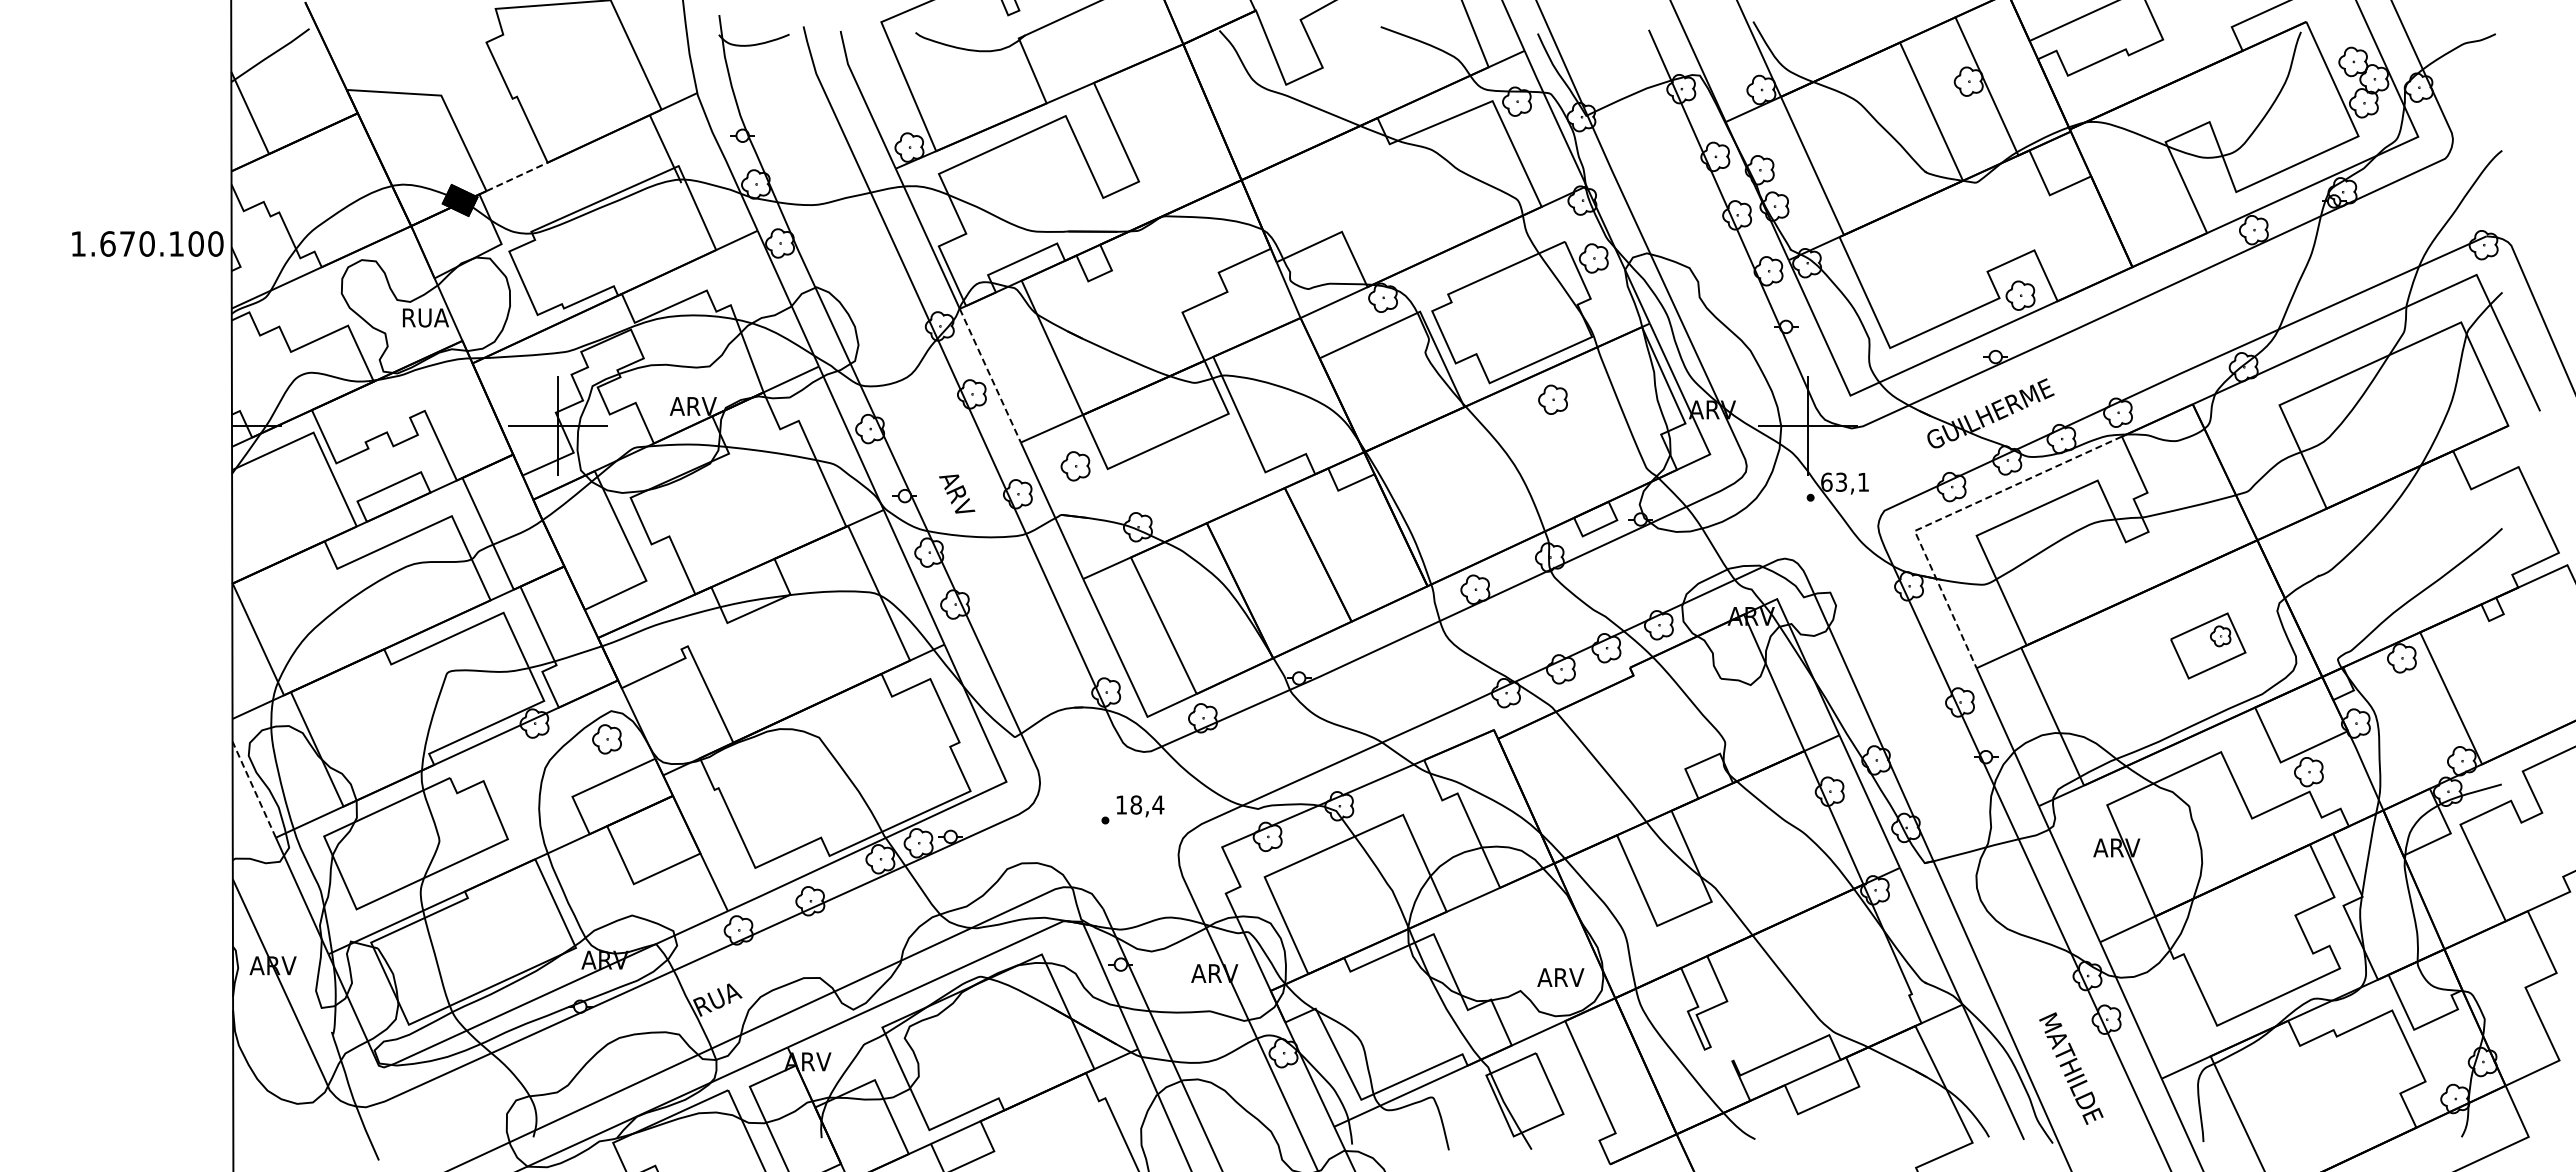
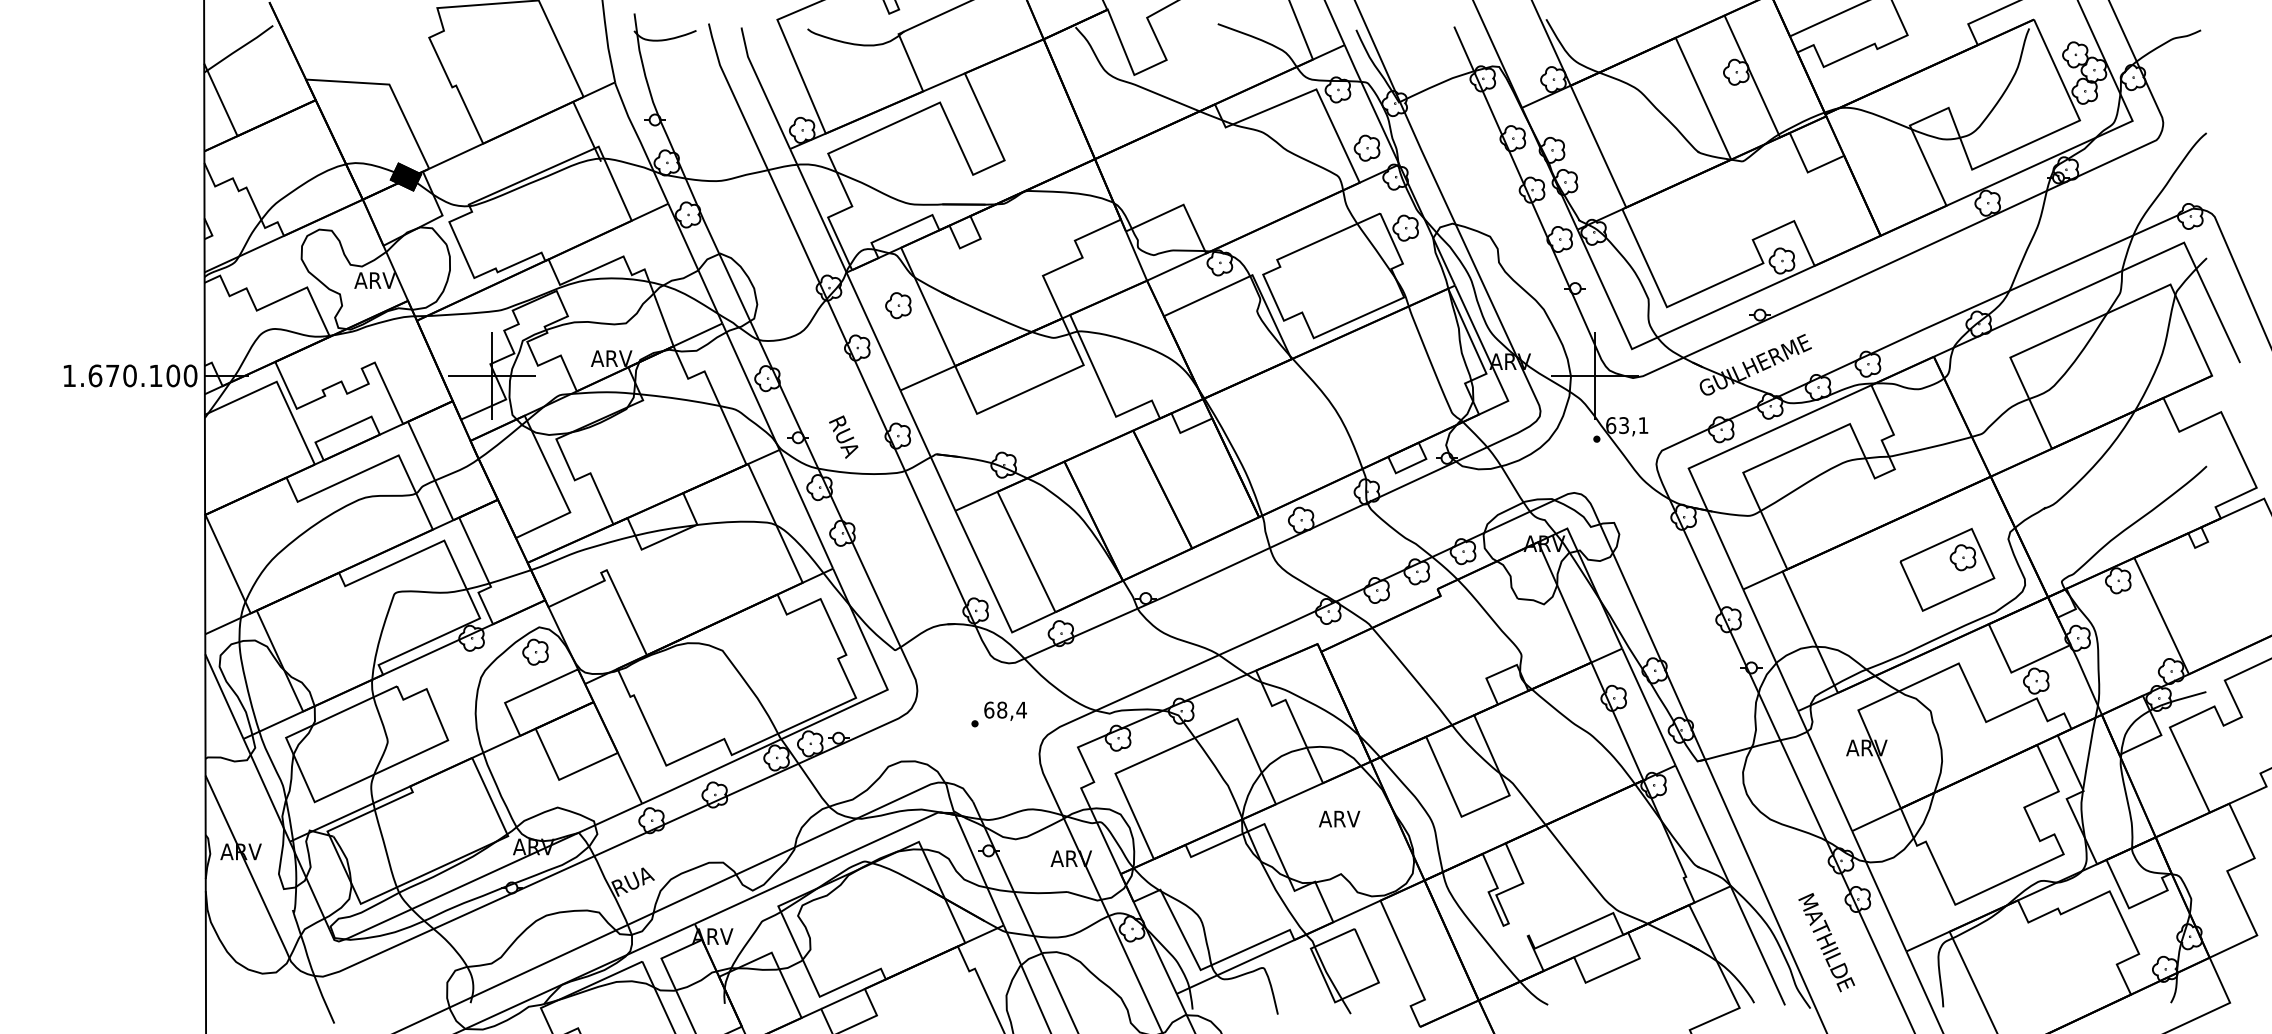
line: (517, 176) -> (456, 155), dashed -> solid
text: (147, 243) -> (130, 375), moved
text: (424, 317) -> (374, 280), RUA -> ARV
line: (990, 376) -> (873, 332), dashed -> solid
part: (1552, 399) -> (1366, 147), moved
part: (1075, 466) -> (898, 305), moved
text: (957, 495) -> (844, 437), ARV -> RUA
line: (1949, 515) -> (1719, 454), dashed -> solid
part: (2208, 645) -> (1947, 569), size x1.43
line: (254, 789) -> (224, 696), dashed -> solid
text: (1121, 804) -> (989, 709), 18,4 -> 68,4
text: (1560, 977) -> (1339, 819), moved

